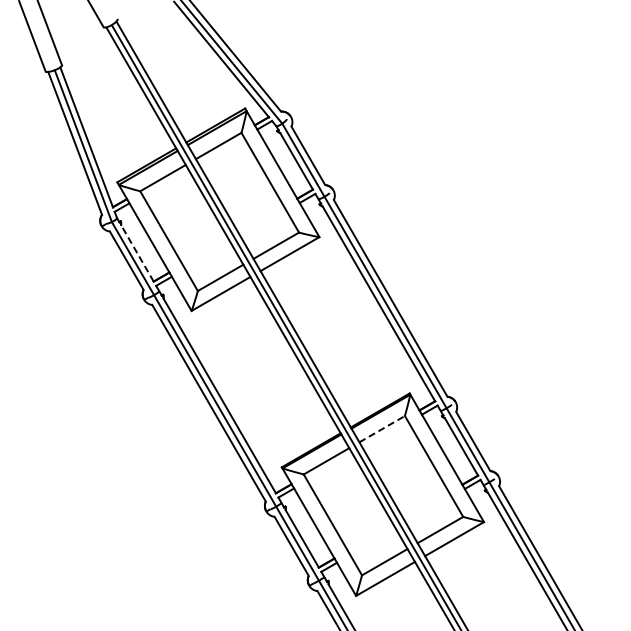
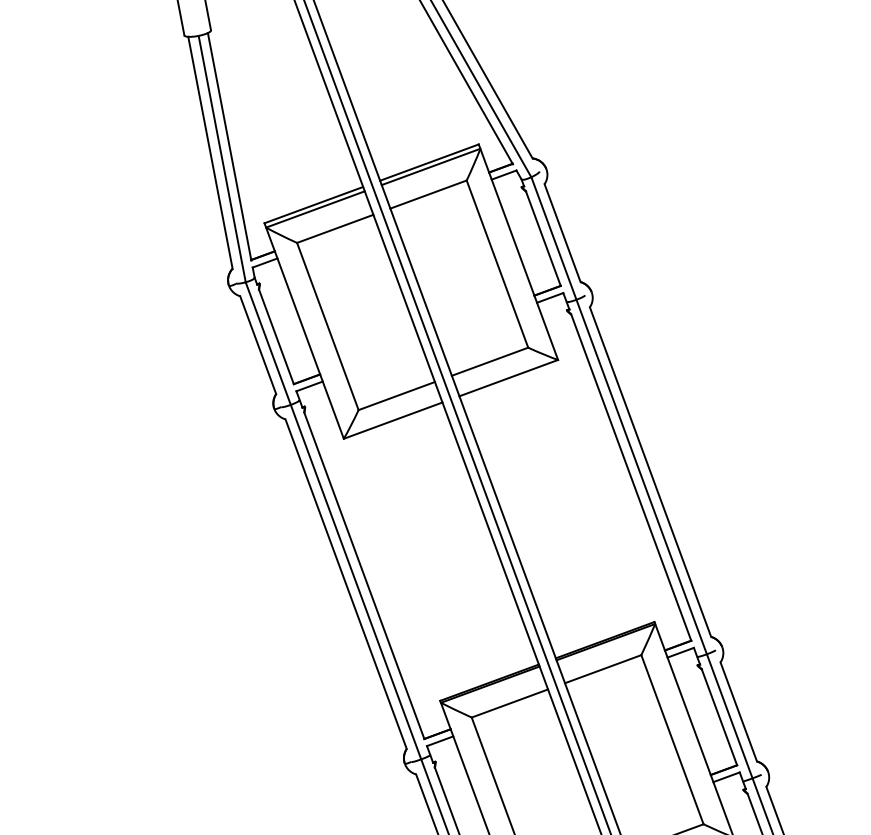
line: (137, 253) -> (276, 337), dashed -> solid
line: (382, 428) -> (603, 668), dashed -> solid

